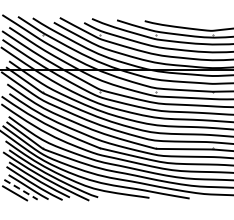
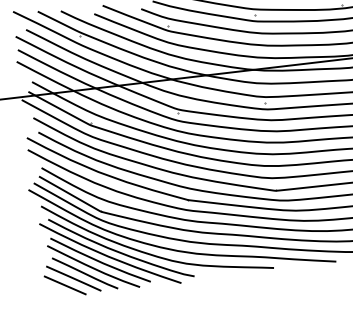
line: (21, 189) -> (74, 278), dashed -> solid

